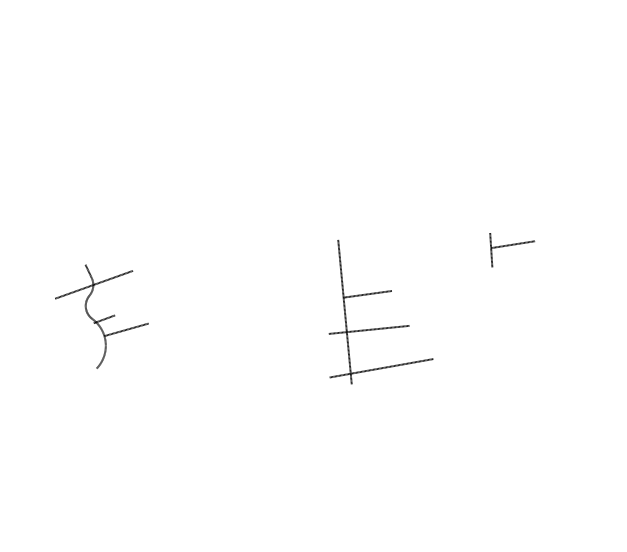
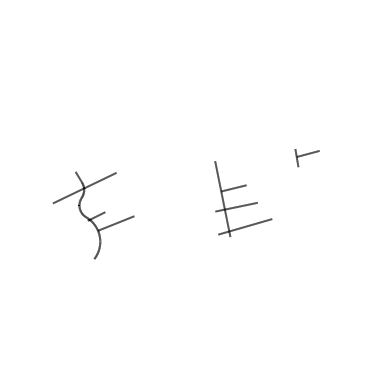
part: (100, 317) -> (93, 215), size x1.6

